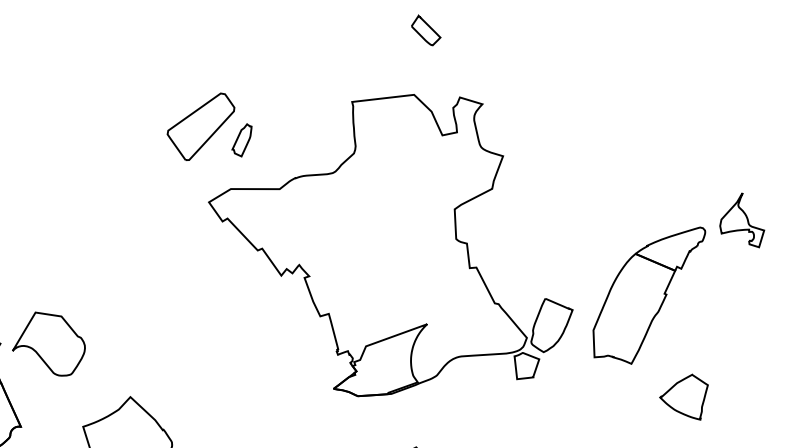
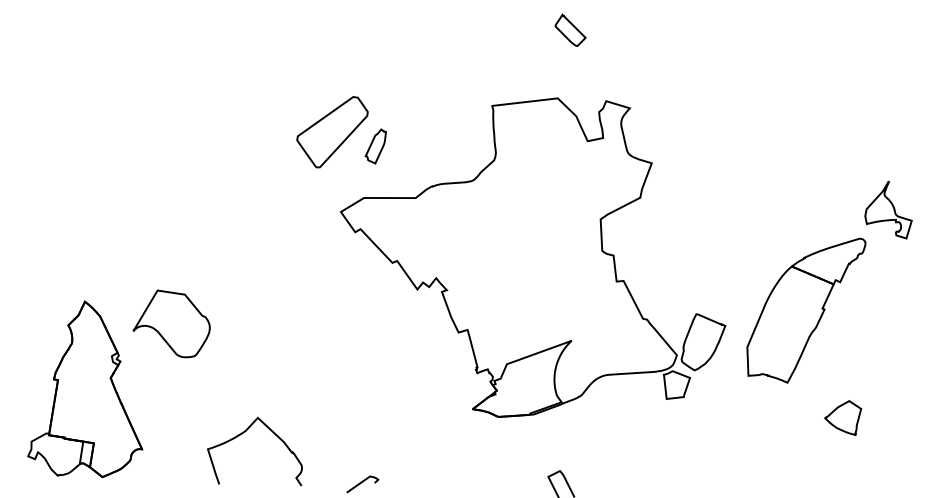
part: (742, 219) -> (888, 209), moved
part: (48, 343) -> (171, 323), moved
part: (684, 396) -> (843, 417), size x0.71

